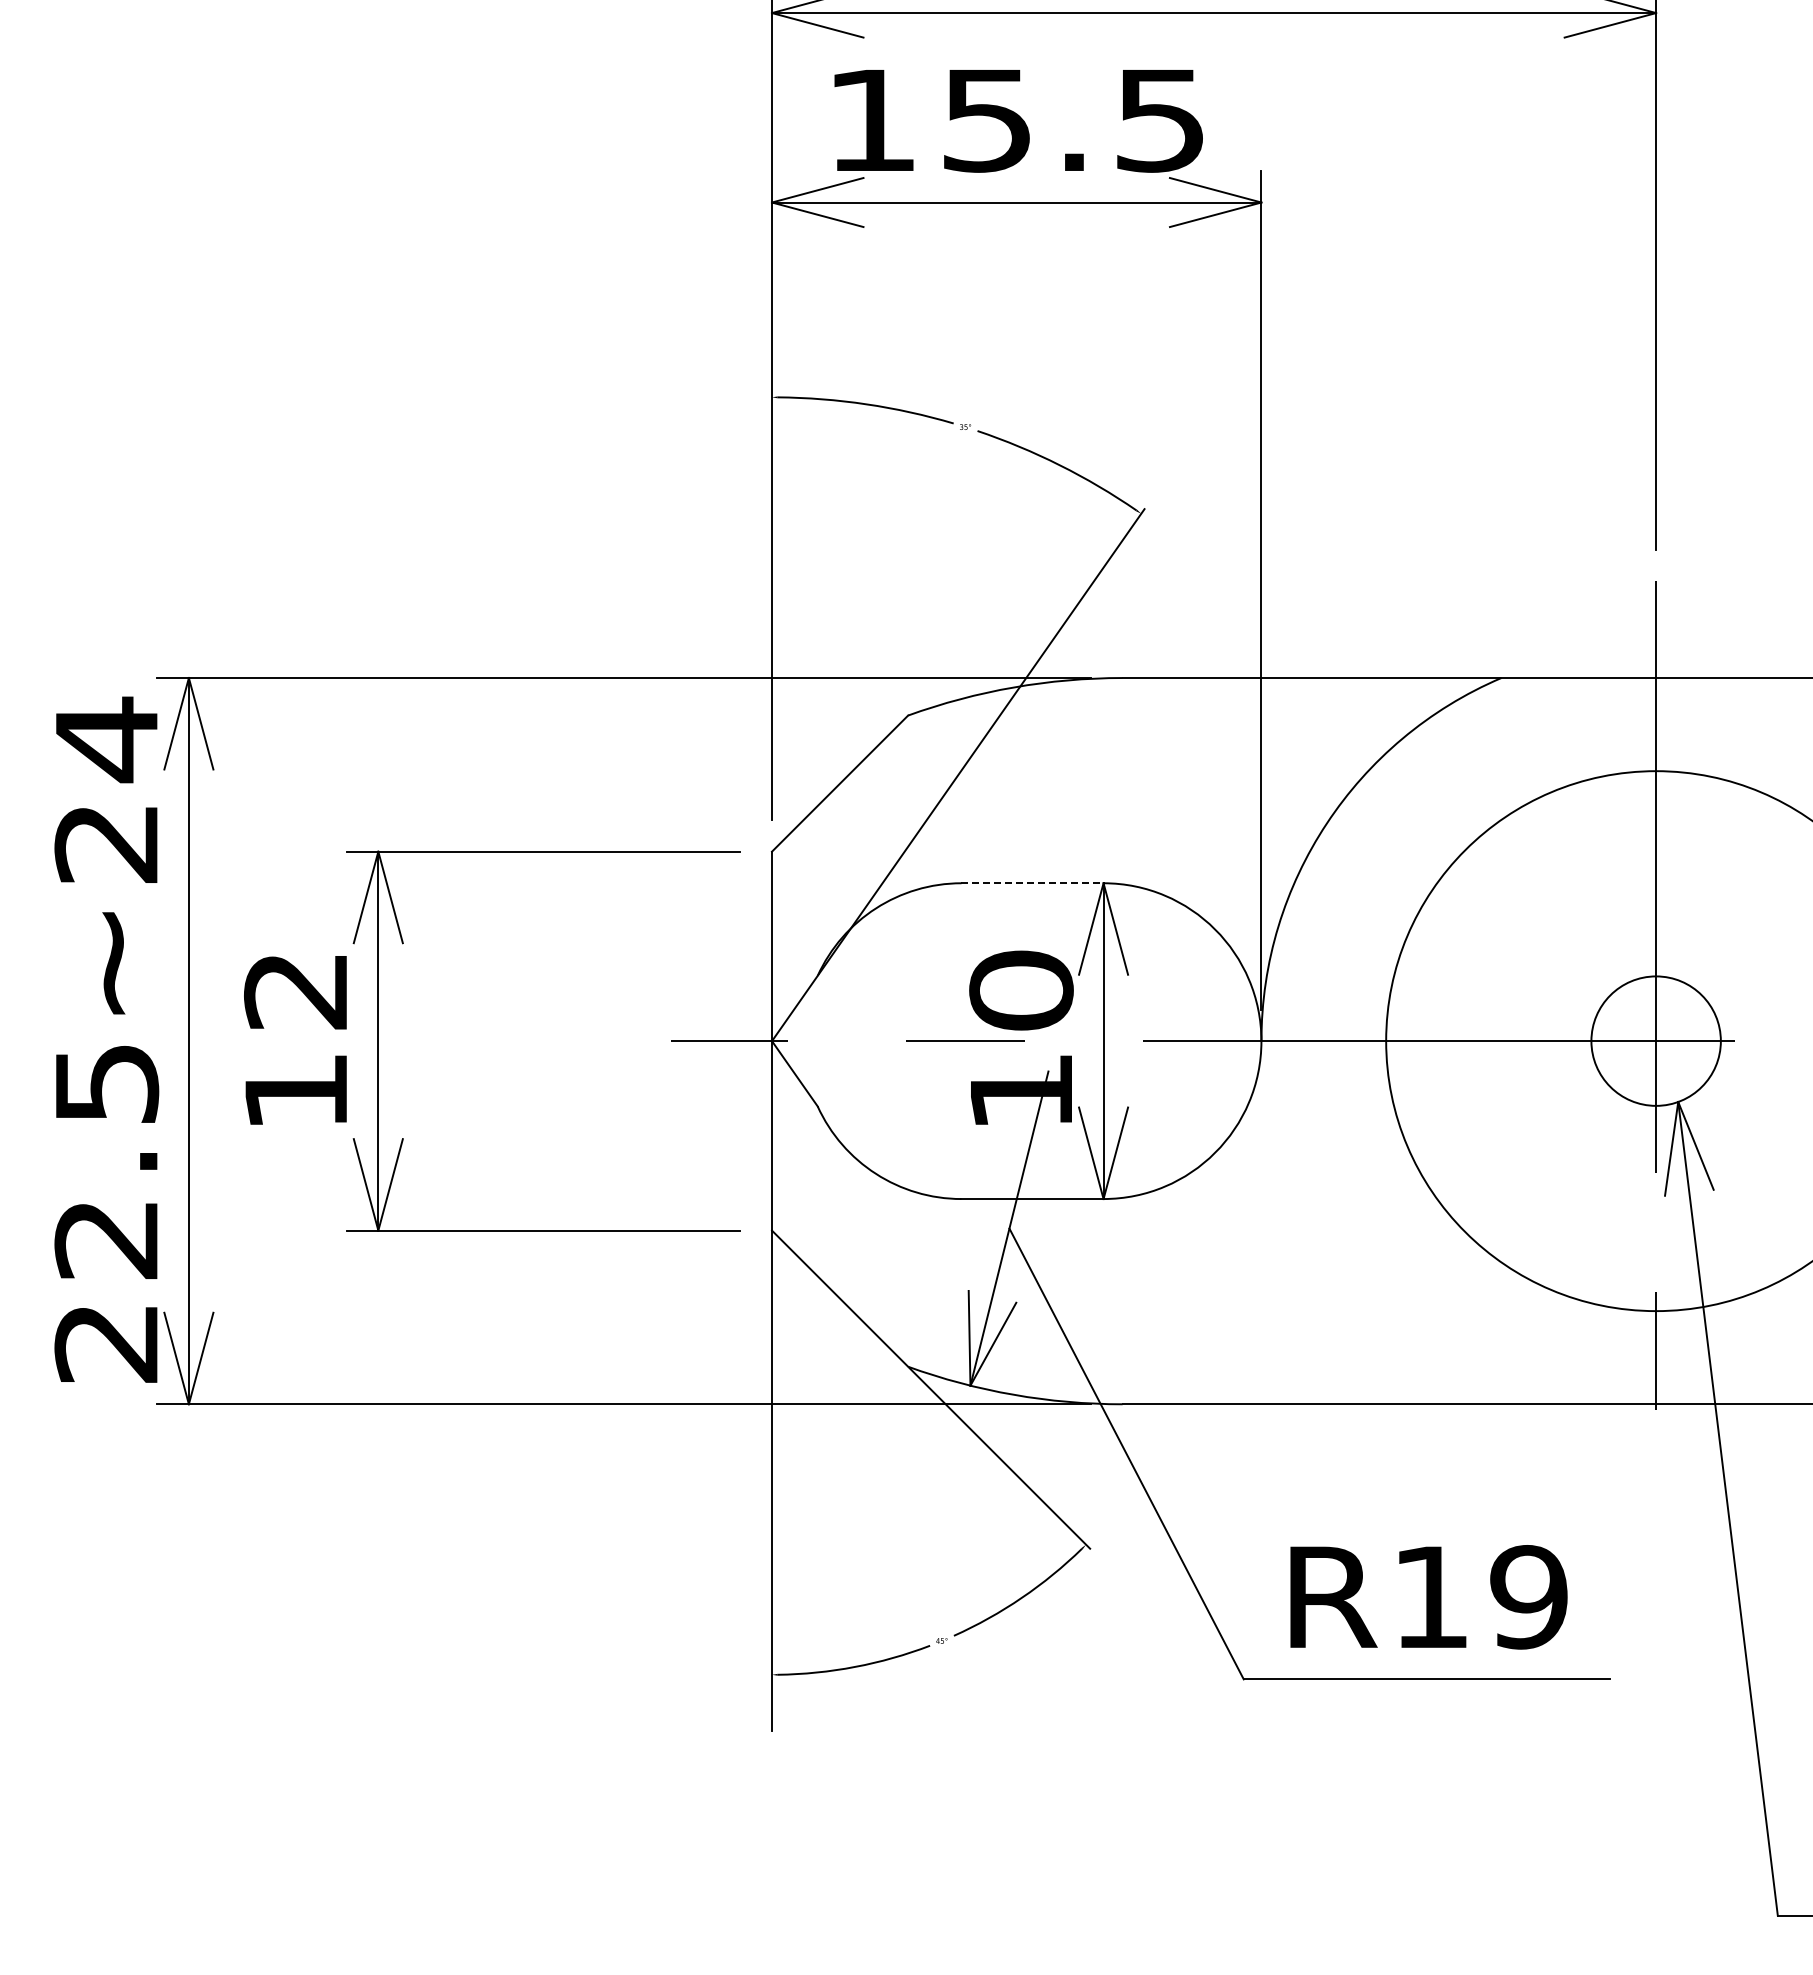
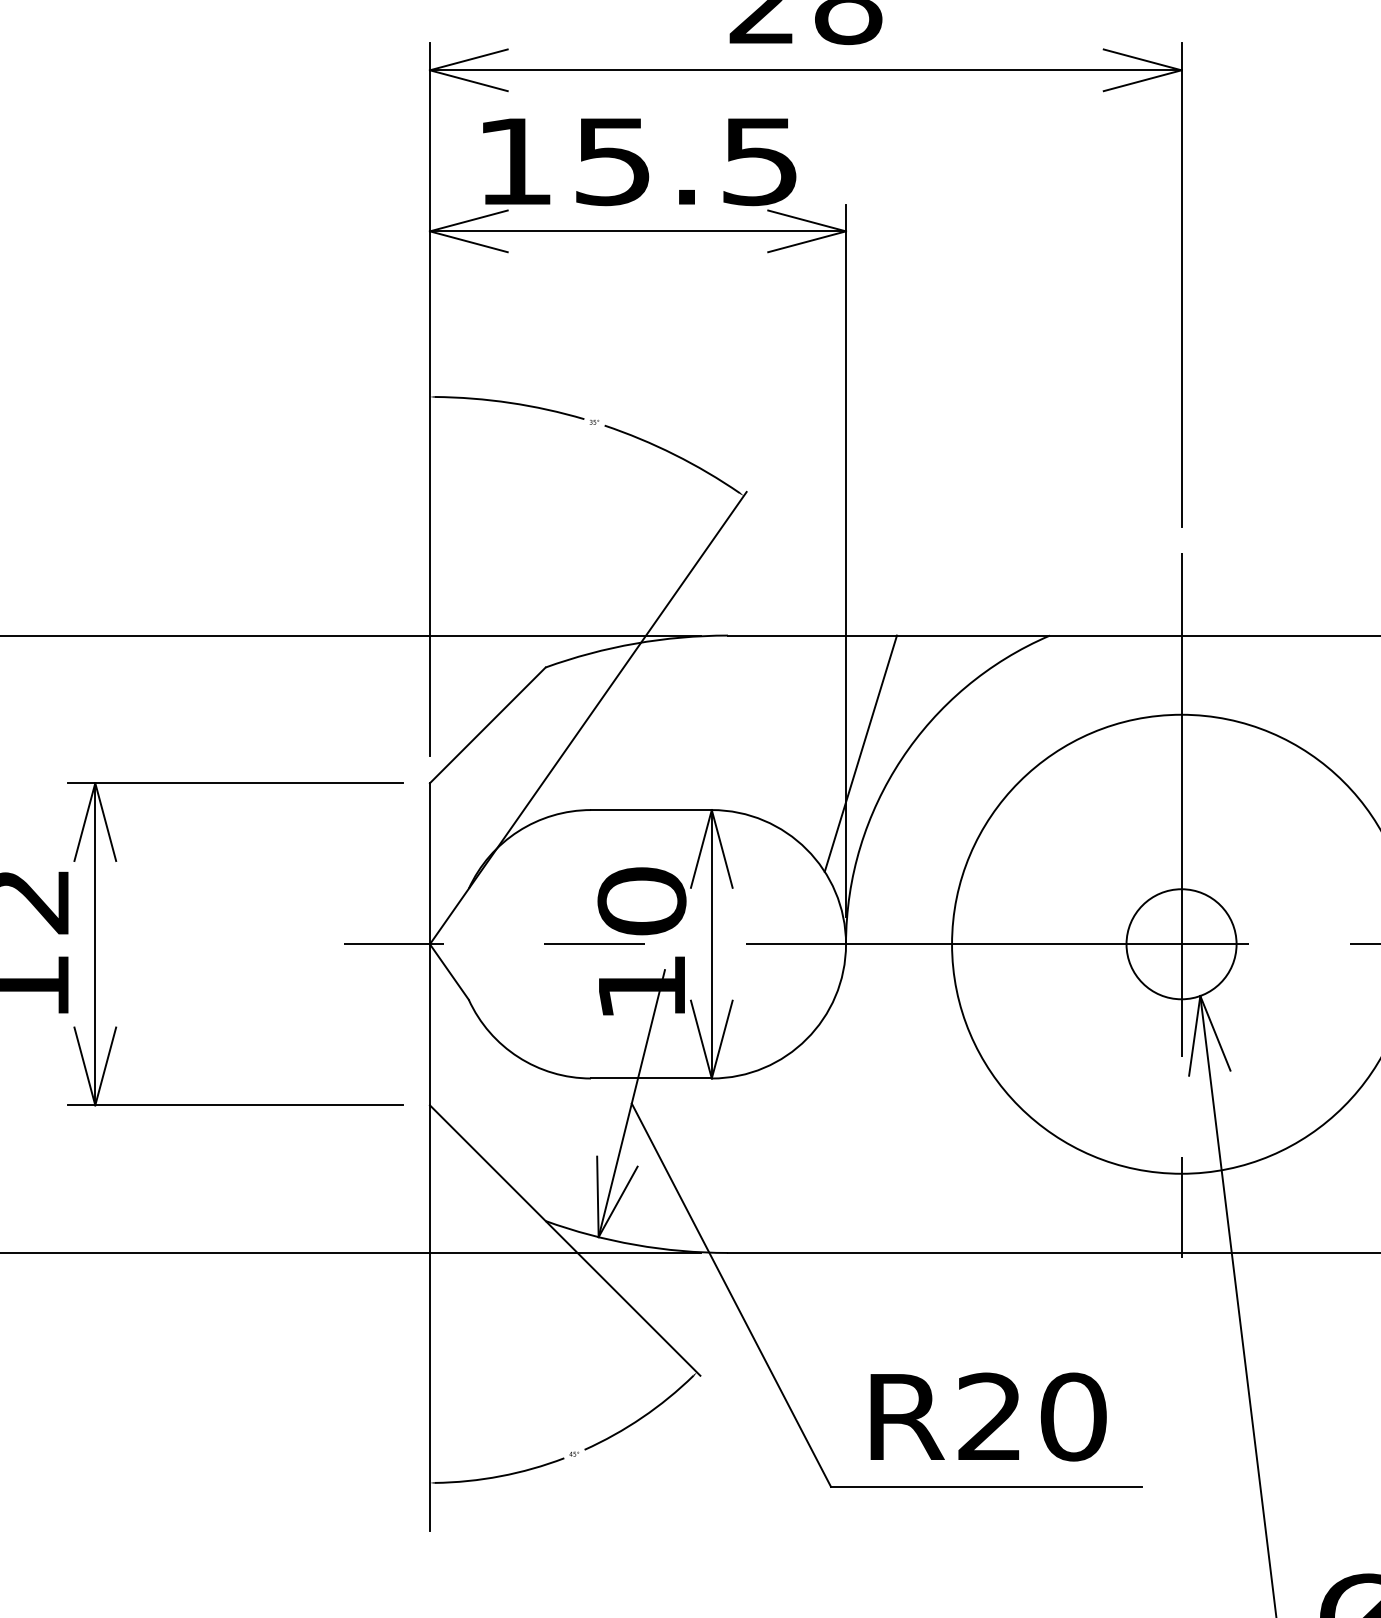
line: (1278, 816) -> (860, 753), added
line: (1033, 883) -> (652, 810), dashed -> solid
text: (1480, 1597) -> (1032, 1417), R19 -> R20

